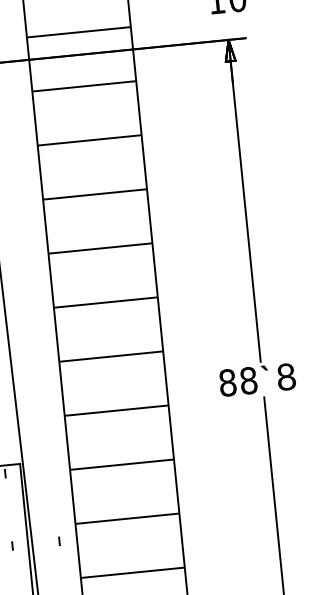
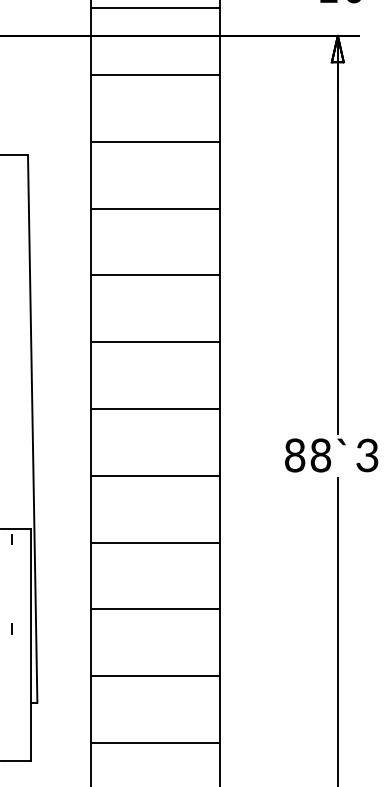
text: (286, 377) -> (367, 455), 8 -> 3
line: (59, 541) -> (69, 628), removed

